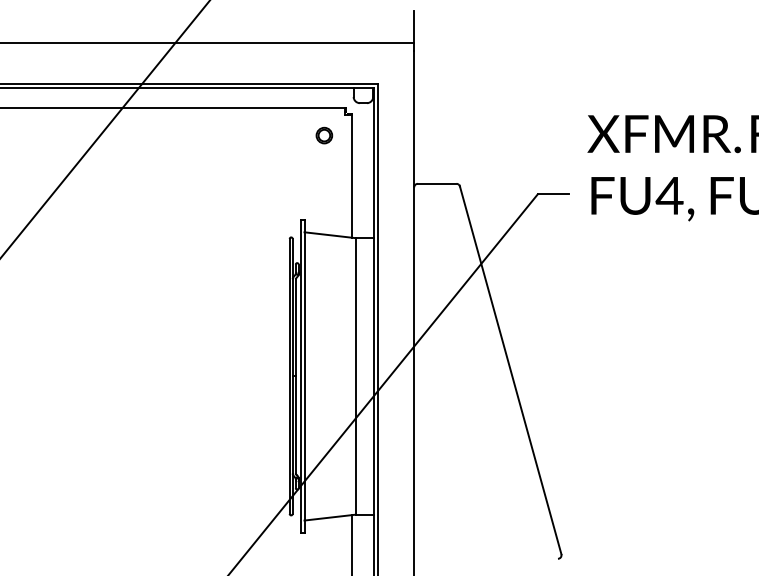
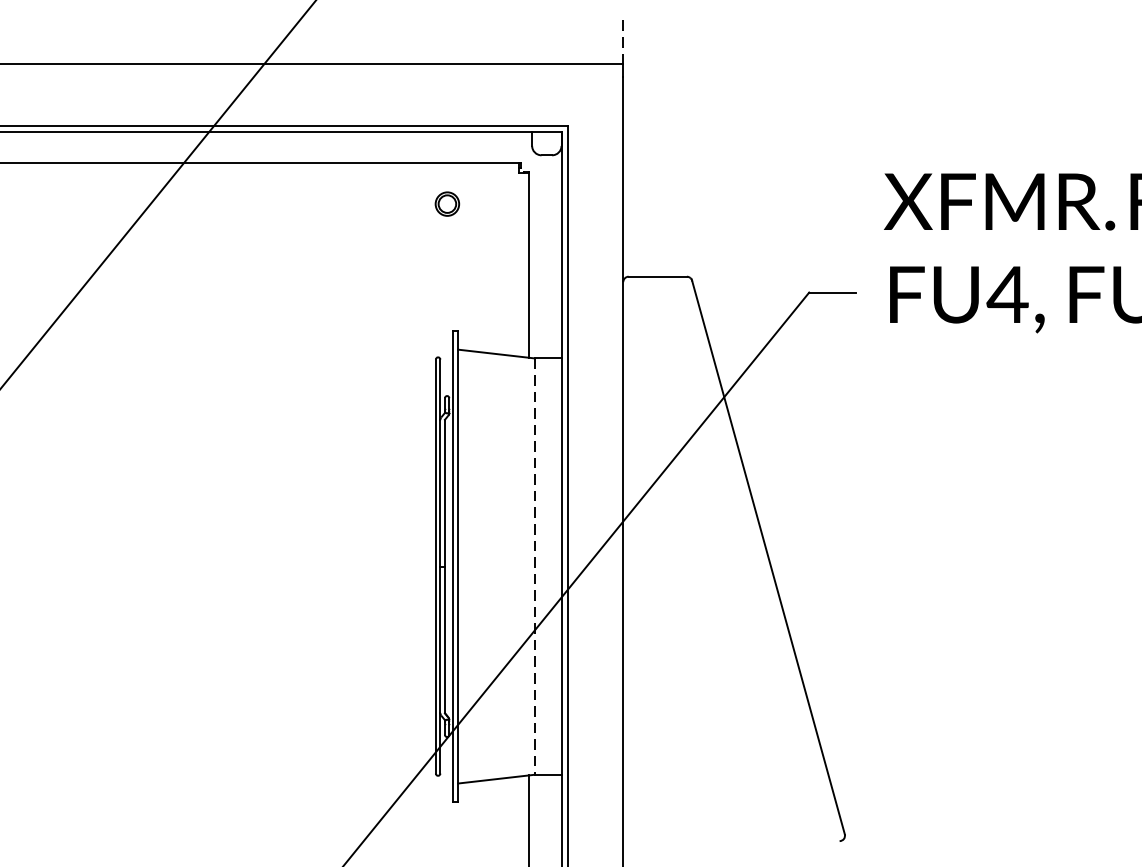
line: (414, 26) -> (623, 39), solid -> dashed
part: (324, 135) -> (447, 203), moved
line: (355, 376) -> (534, 566), solid -> dashed

